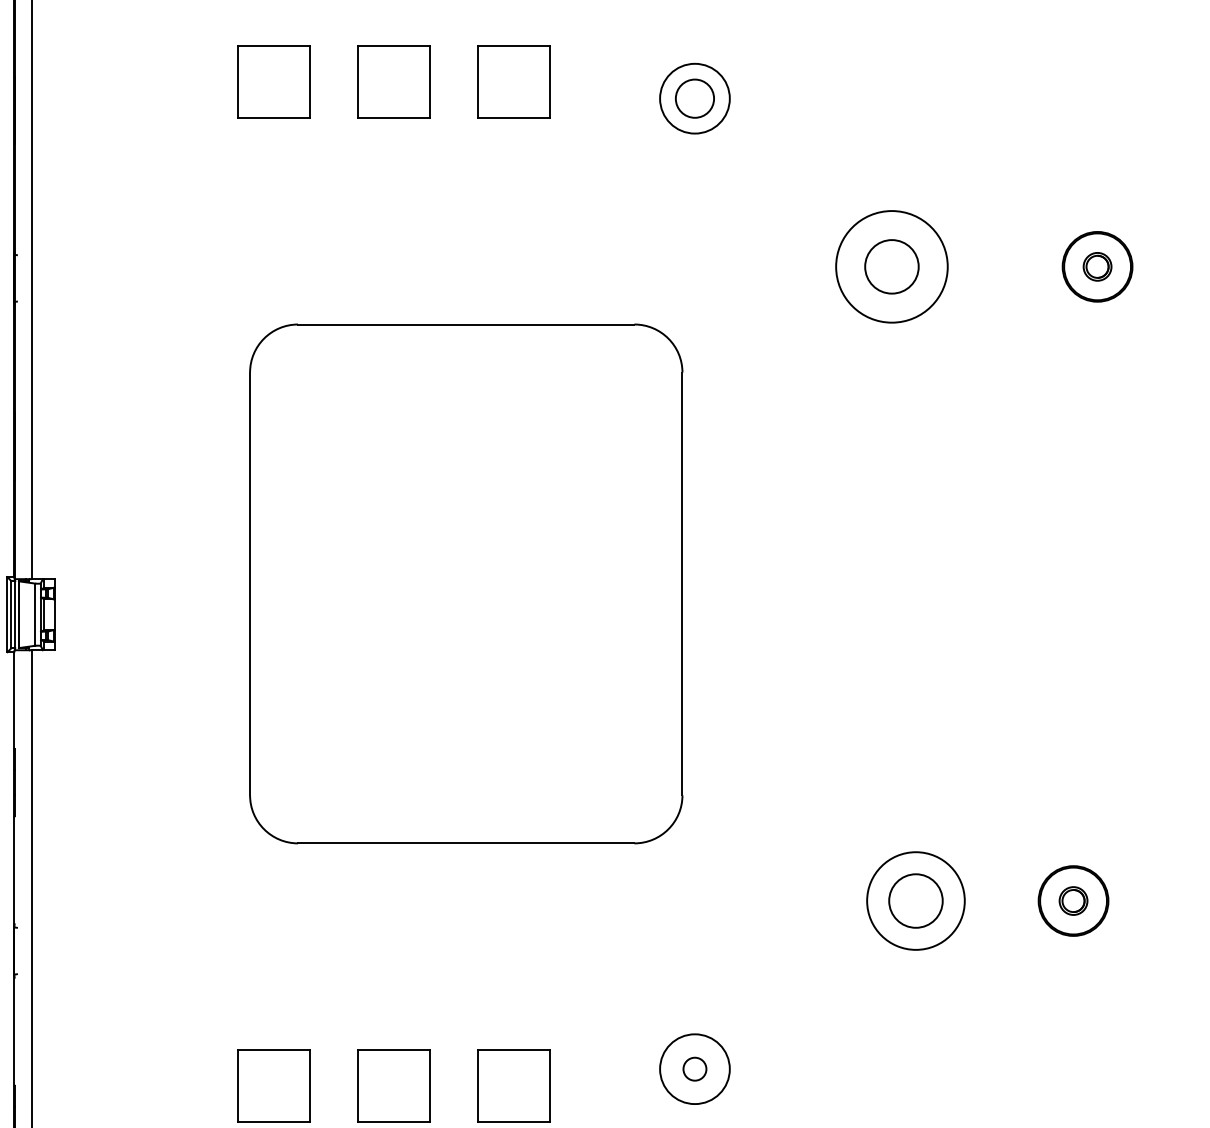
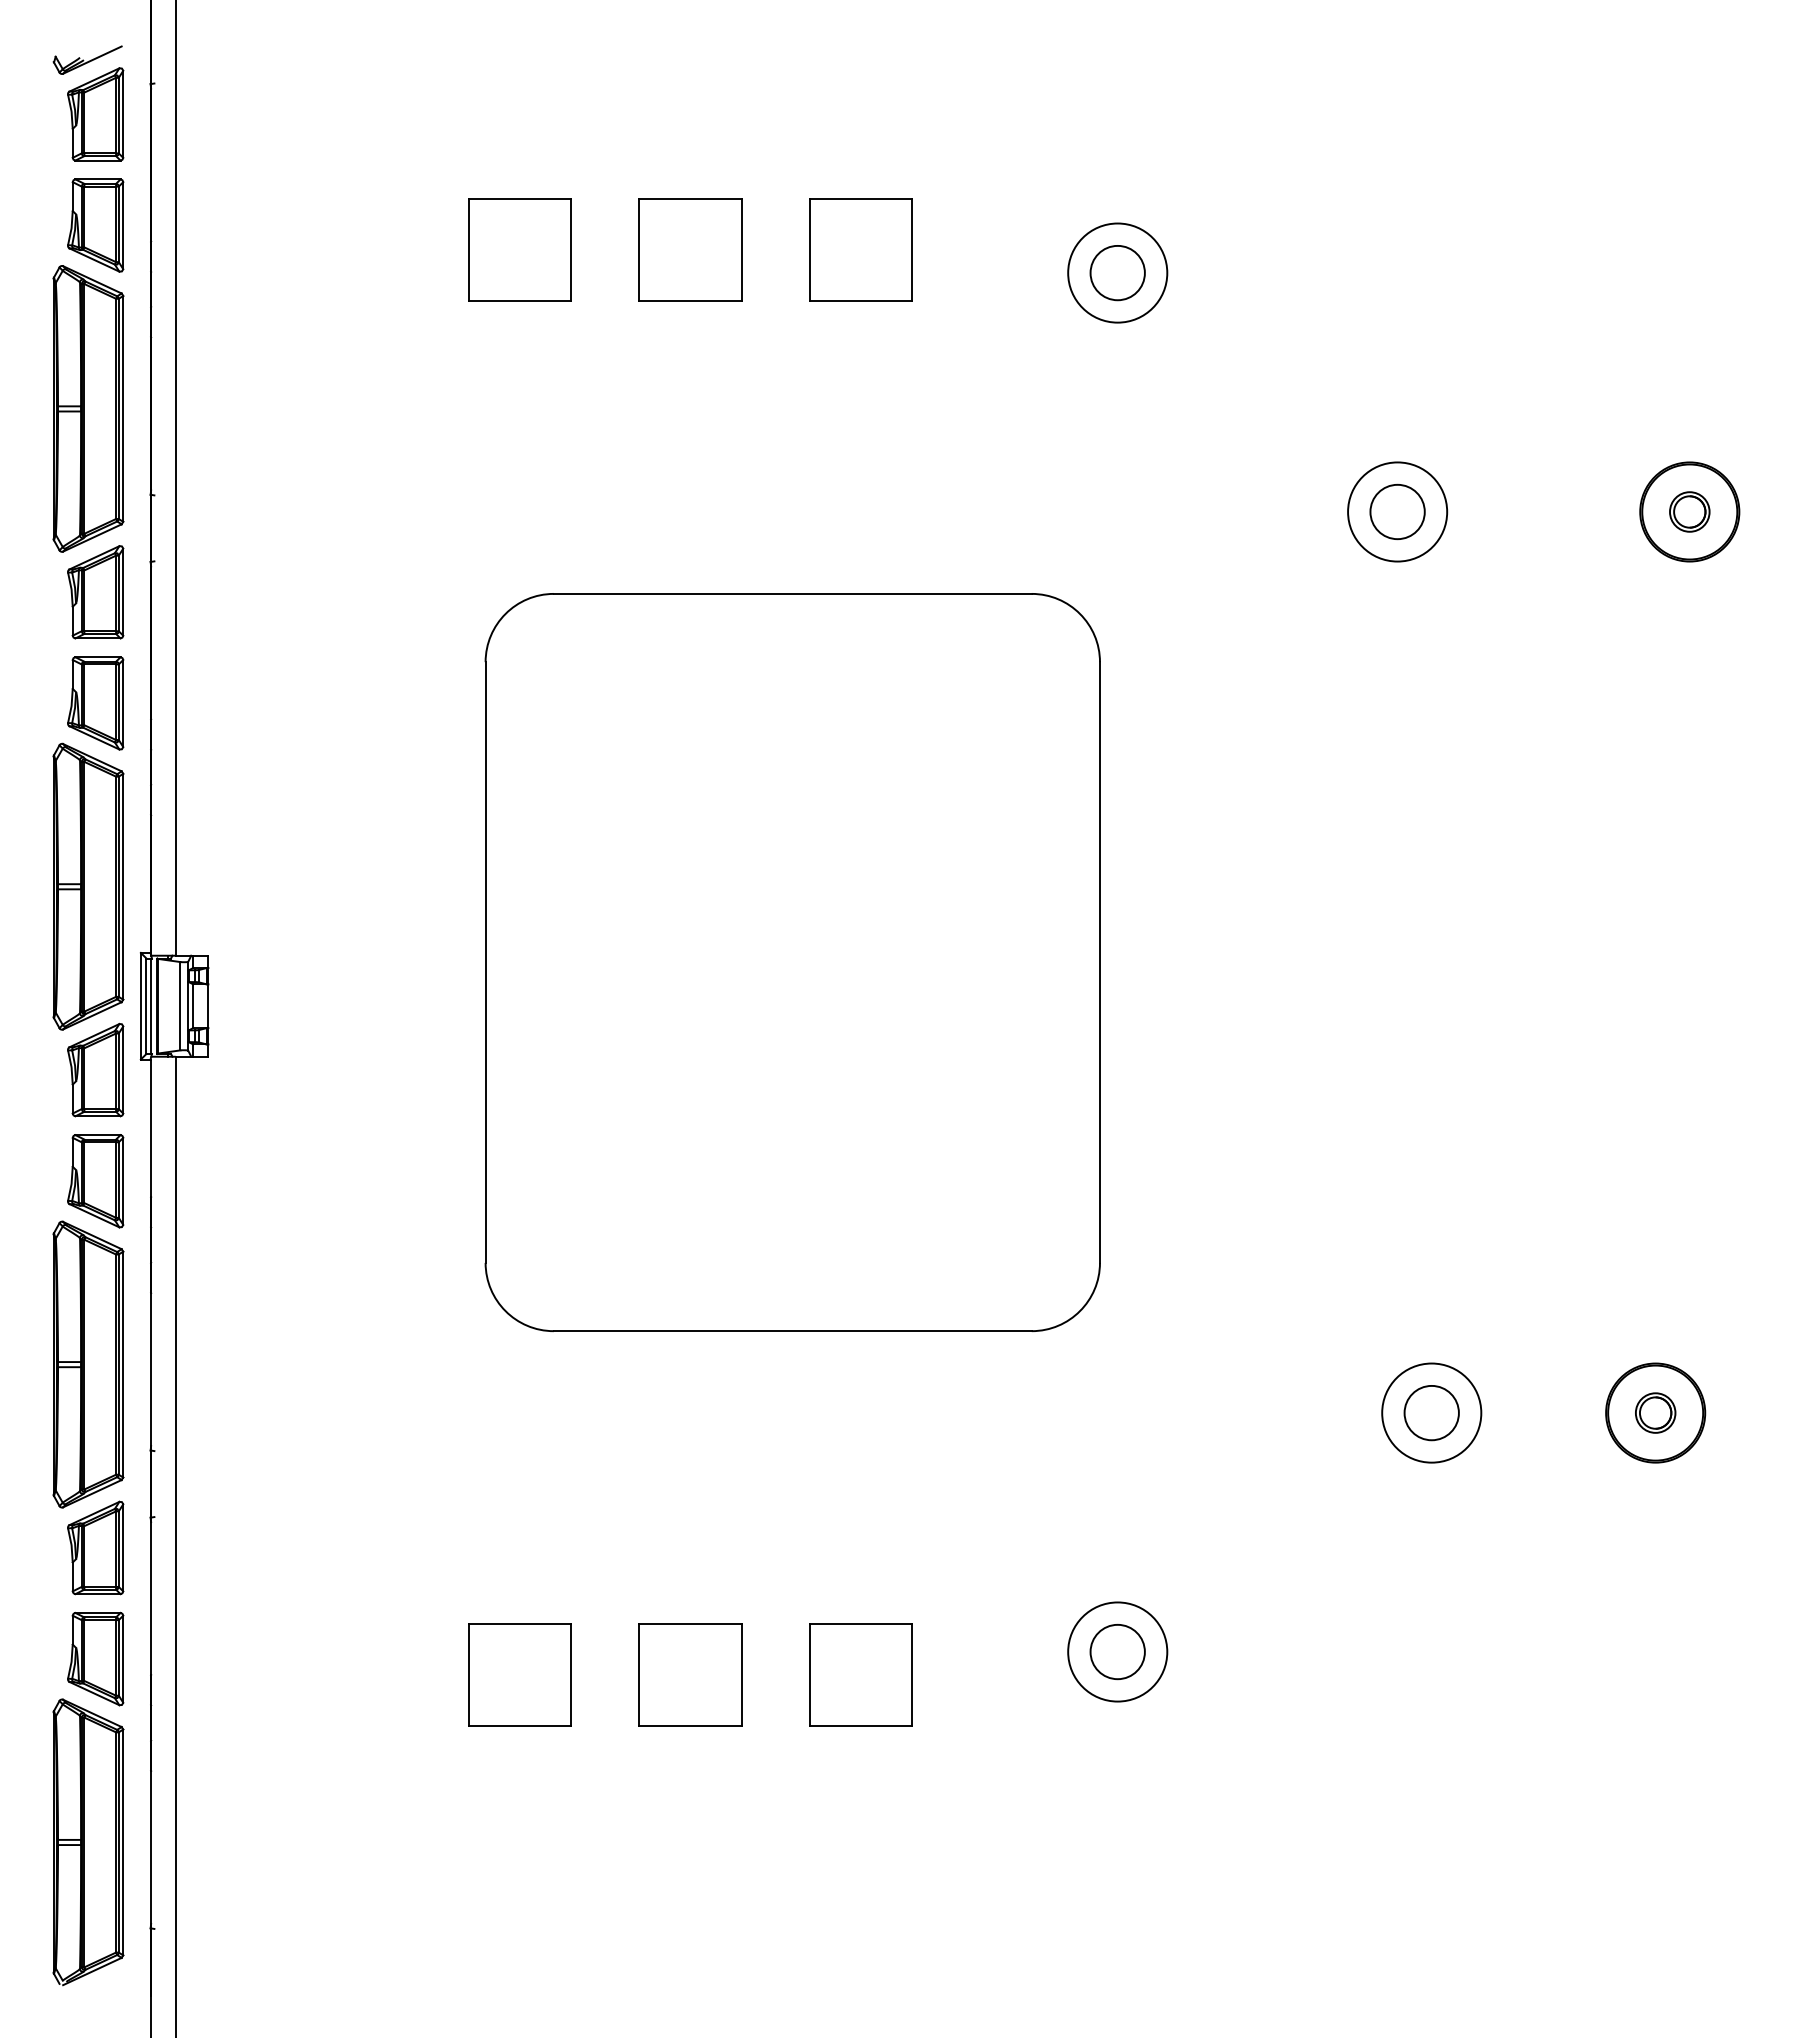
circle: (891, 266) -> (1397, 511), size x0.62
circle: (891, 266) -> (1397, 511), size x0.71
circle: (915, 900) -> (1431, 1412), size x0.71
circle: (915, 900) -> (1431, 1412), size x0.71
circle: (694, 1068) -> (1117, 1651), size x1.67

